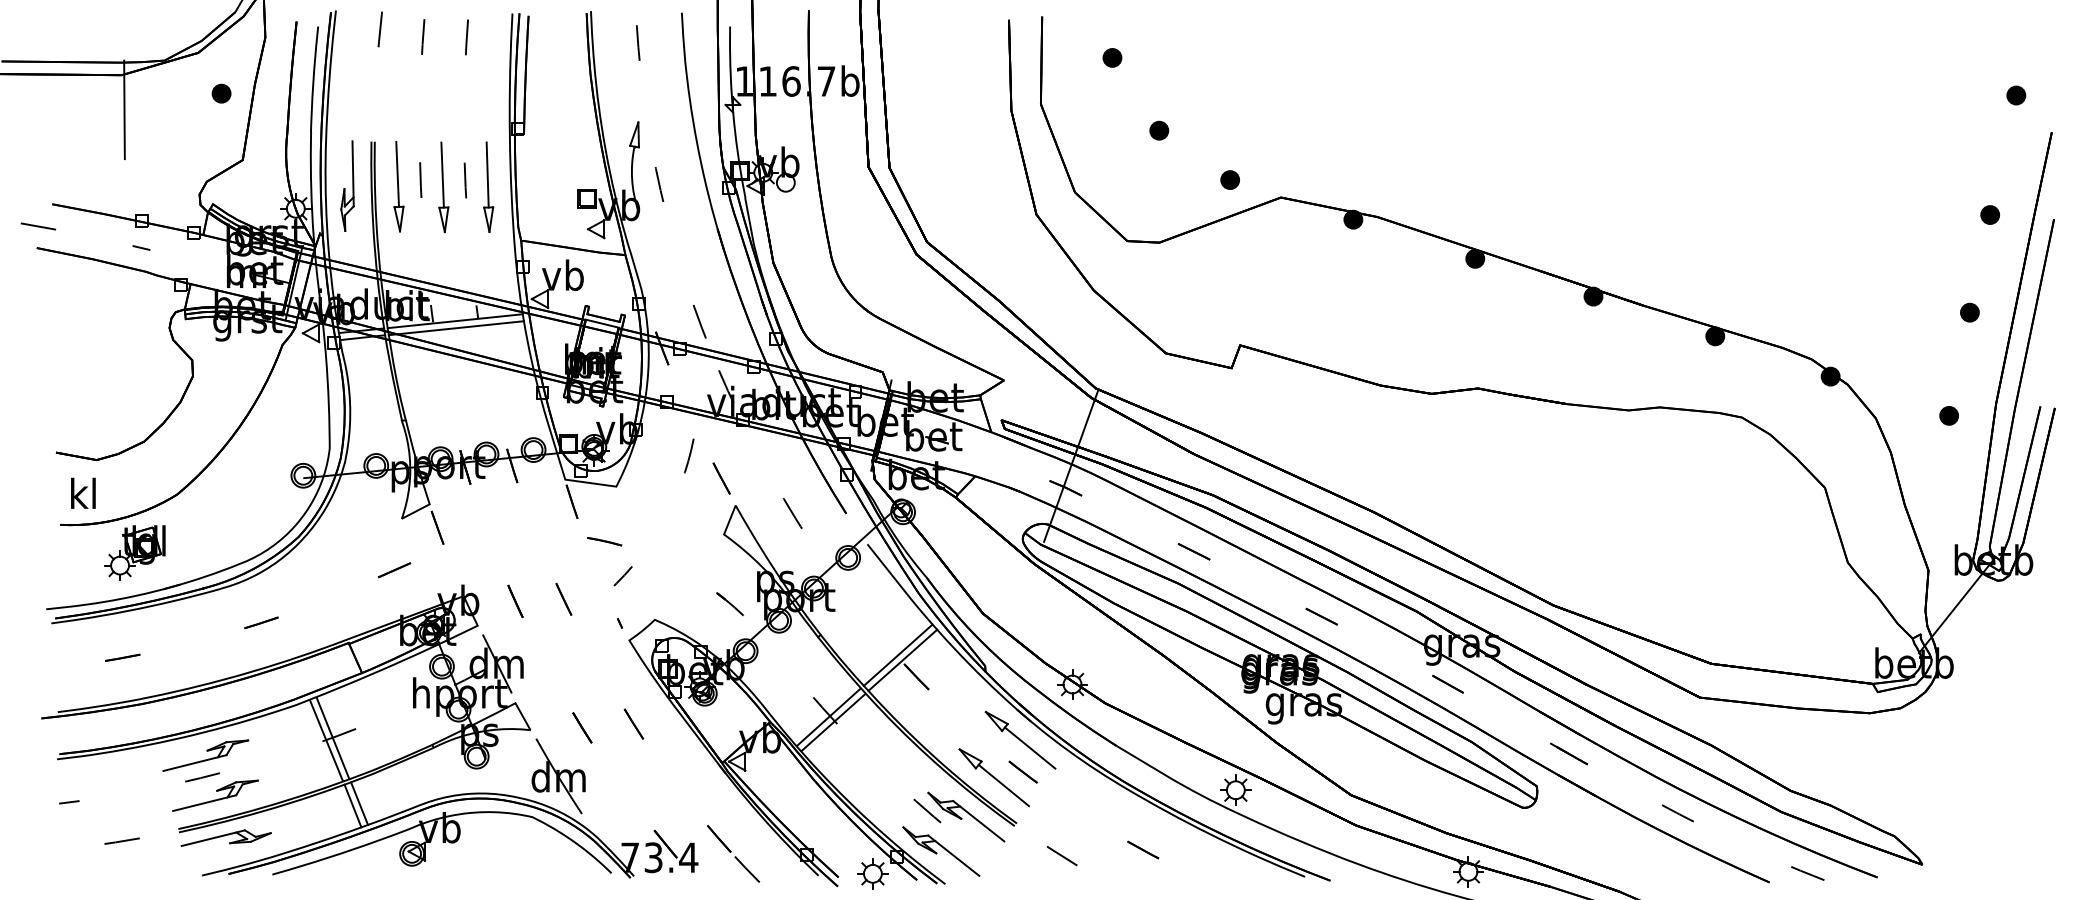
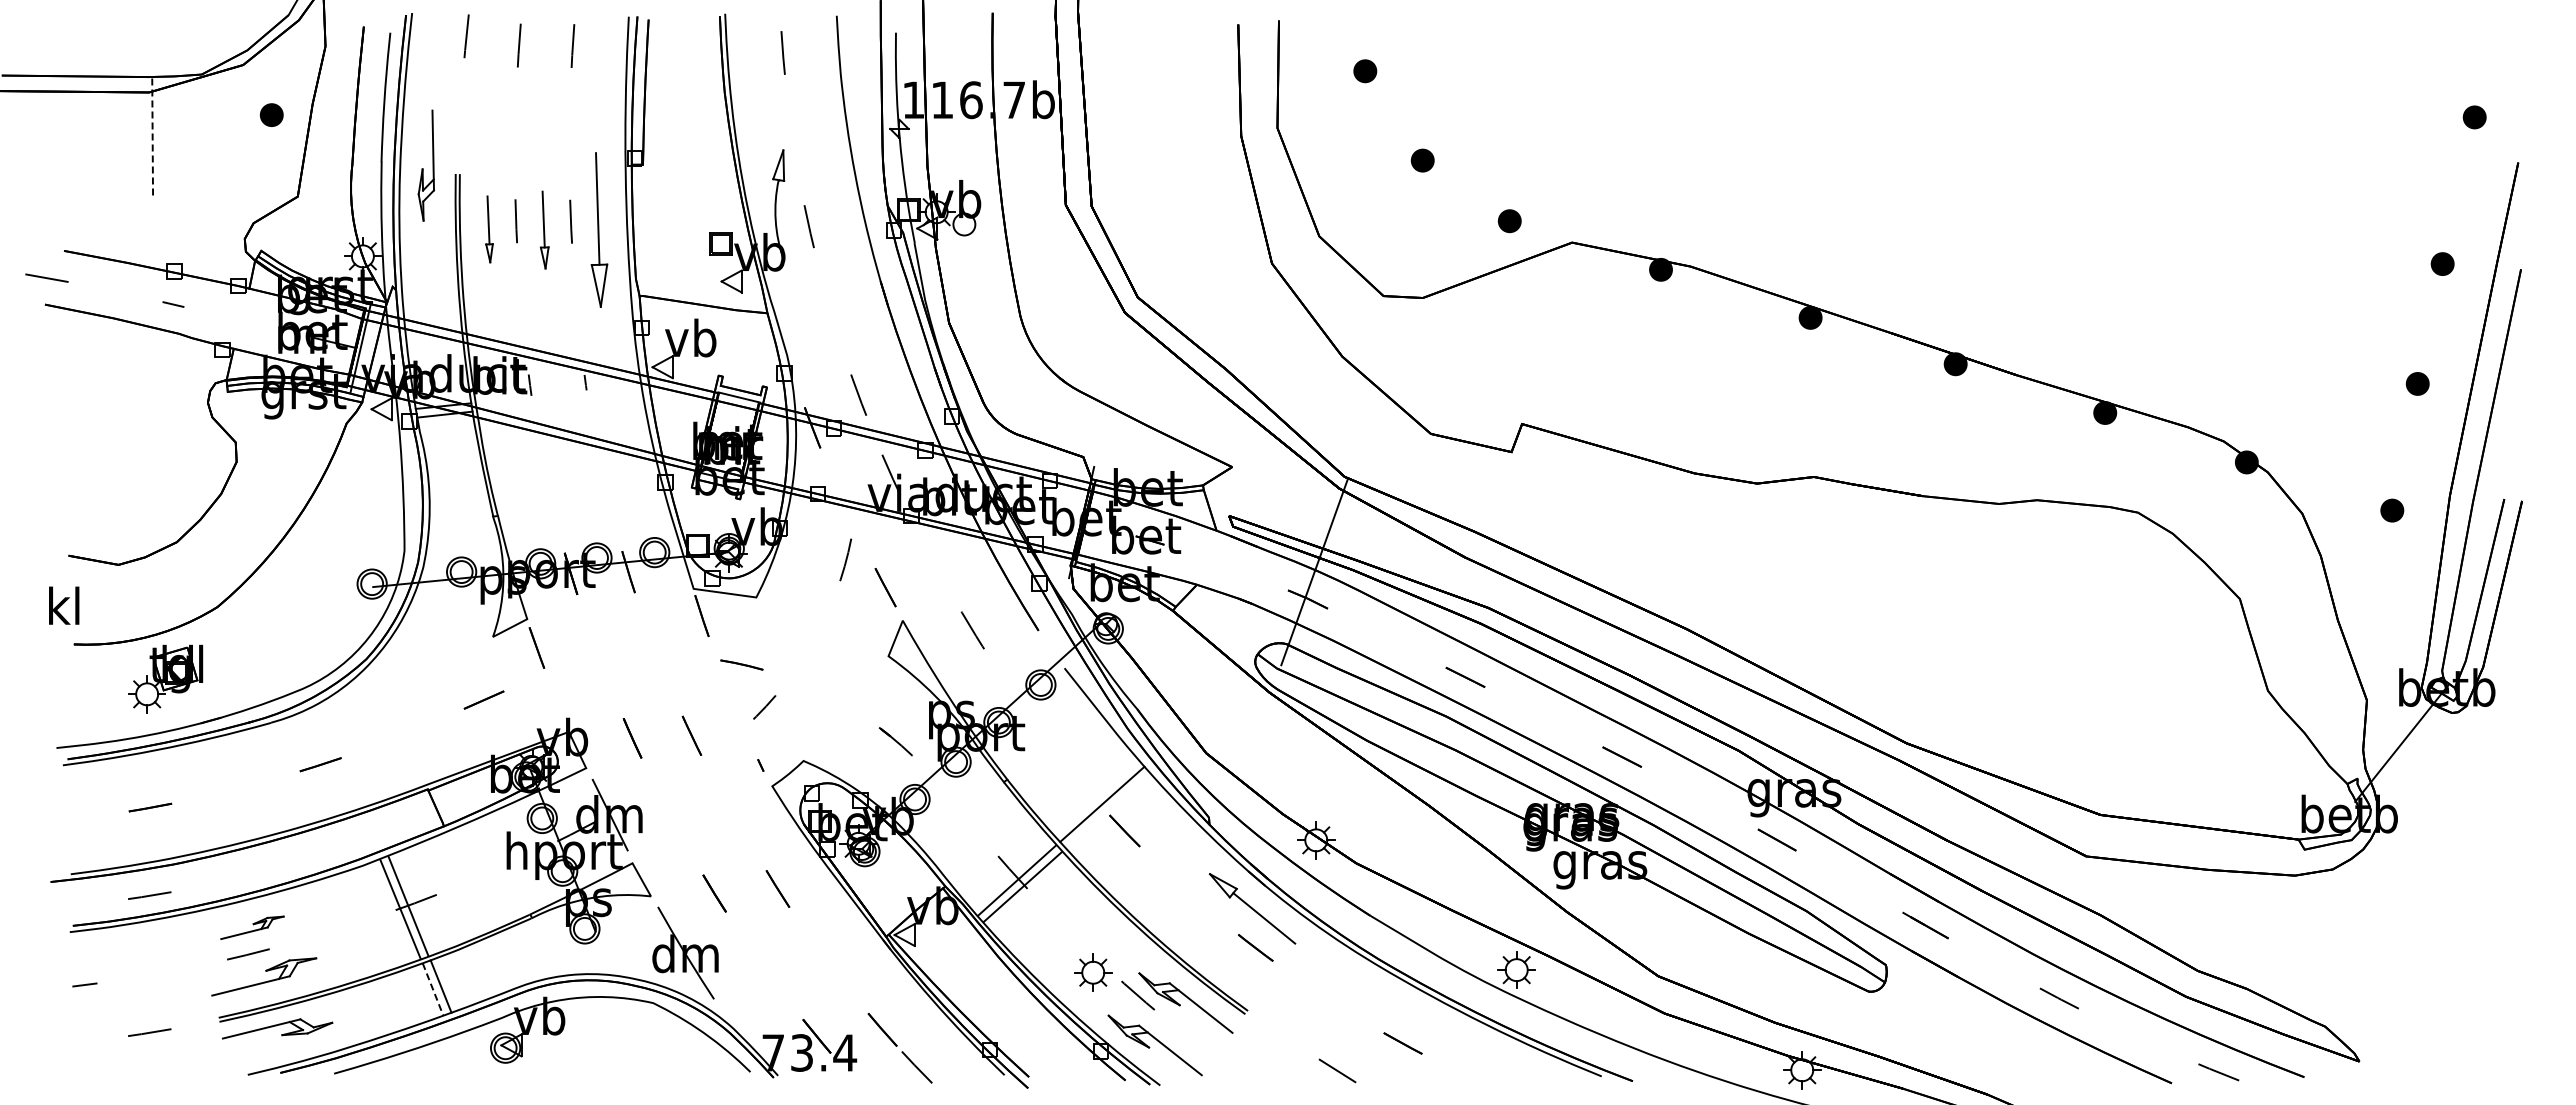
line: (124, 109) -> (152, 134), solid -> dashed
part: (347, 186) -> (426, 165), moved
part: (398, 186) -> (489, 229), size x0.6
part: (443, 186) -> (544, 229), size x0.7
part: (488, 186) -> (599, 229), size x1.4
line: (455, 320) -> (558, 393), removed
line: (455, 327) -> (559, 402), removed
text: (83, 493) -> (64, 605), moved
line: (902, 660) -> (1107, 810), removed
line: (121, 729) -> (149, 895), added
part: (205, 755) -> (252, 927), size x0.6
part: (993, 777) -> (1219, 954), removed
line: (353, 806) -> (433, 989), solid -> dashed
line: (1062, 855) -> (1337, 1070), moved
part: (873, 873) -> (1093, 972), moved

